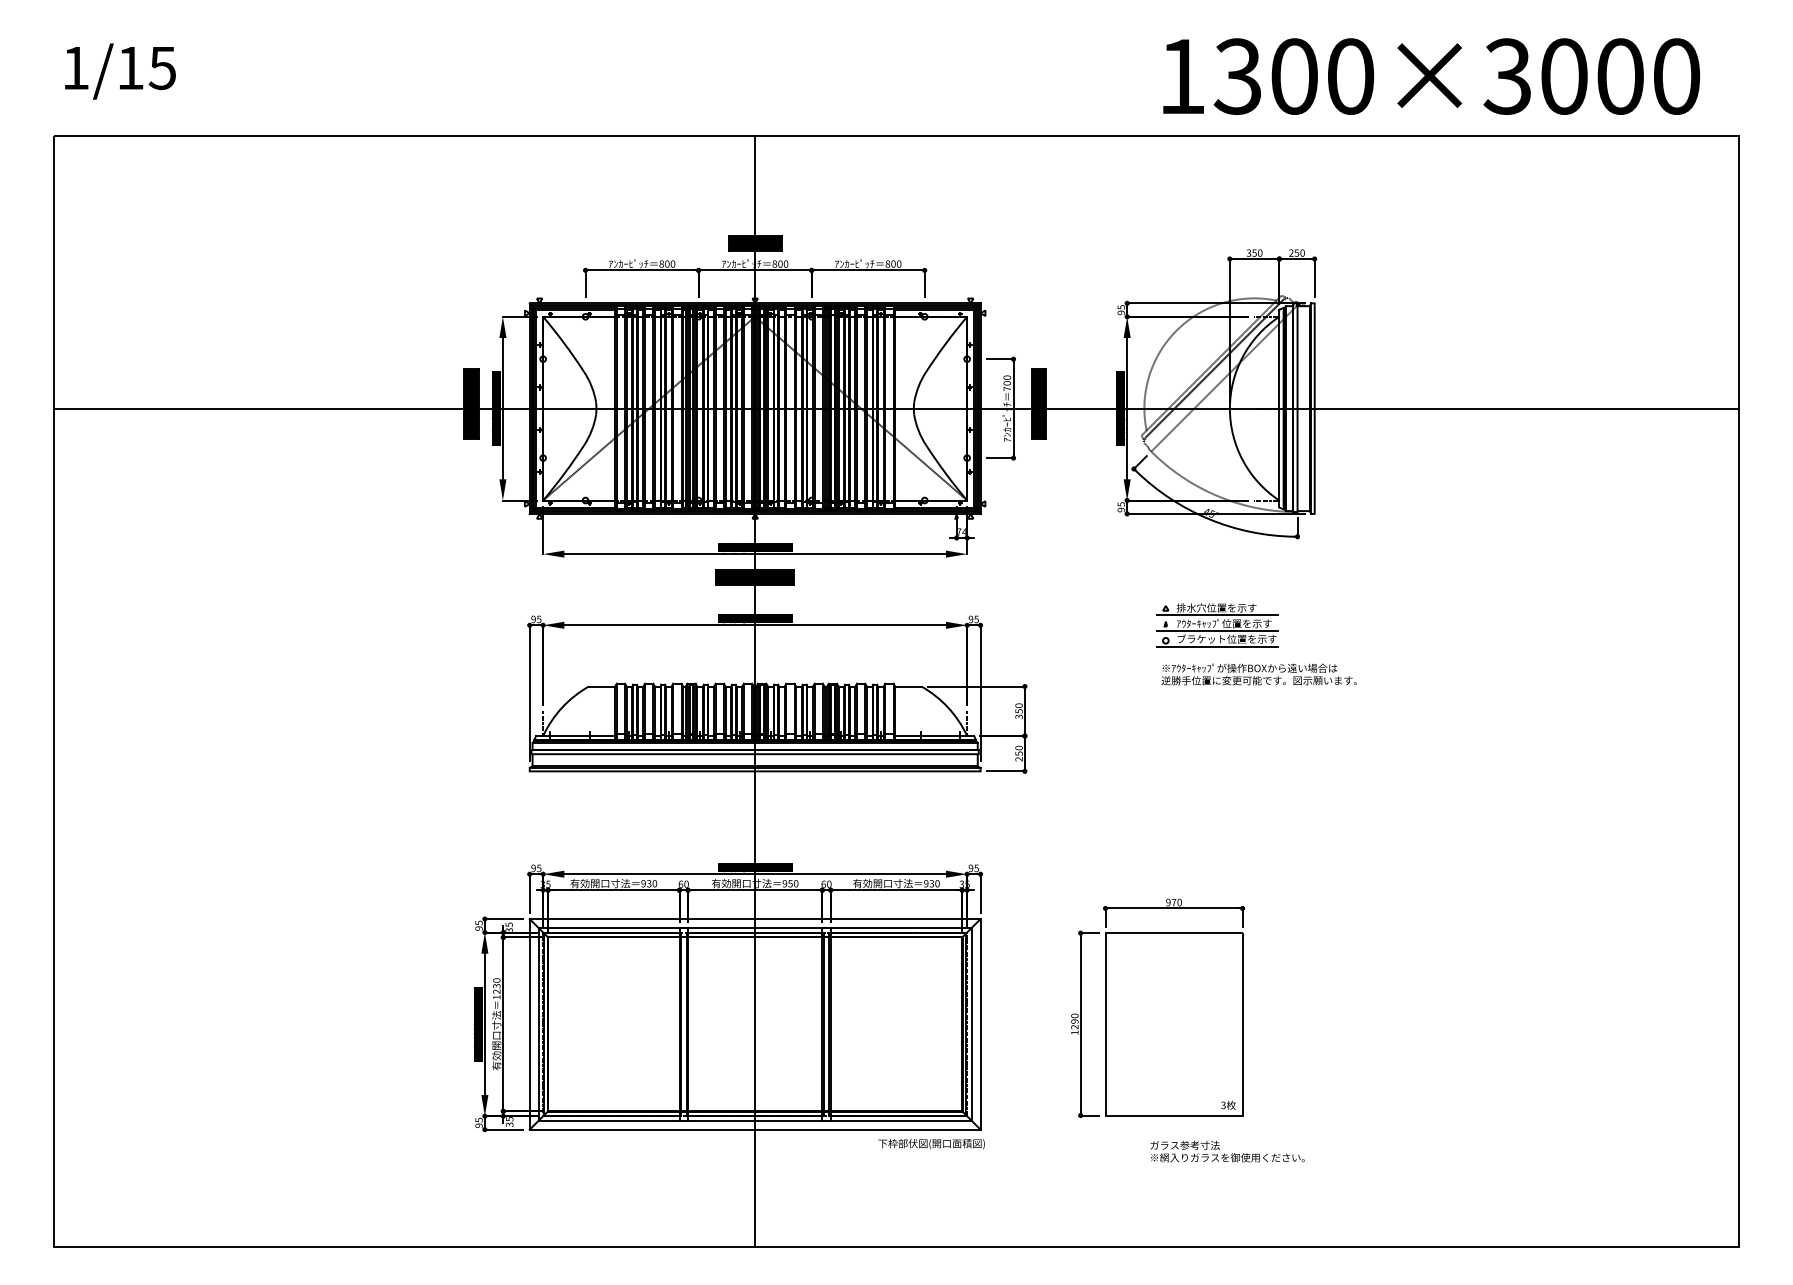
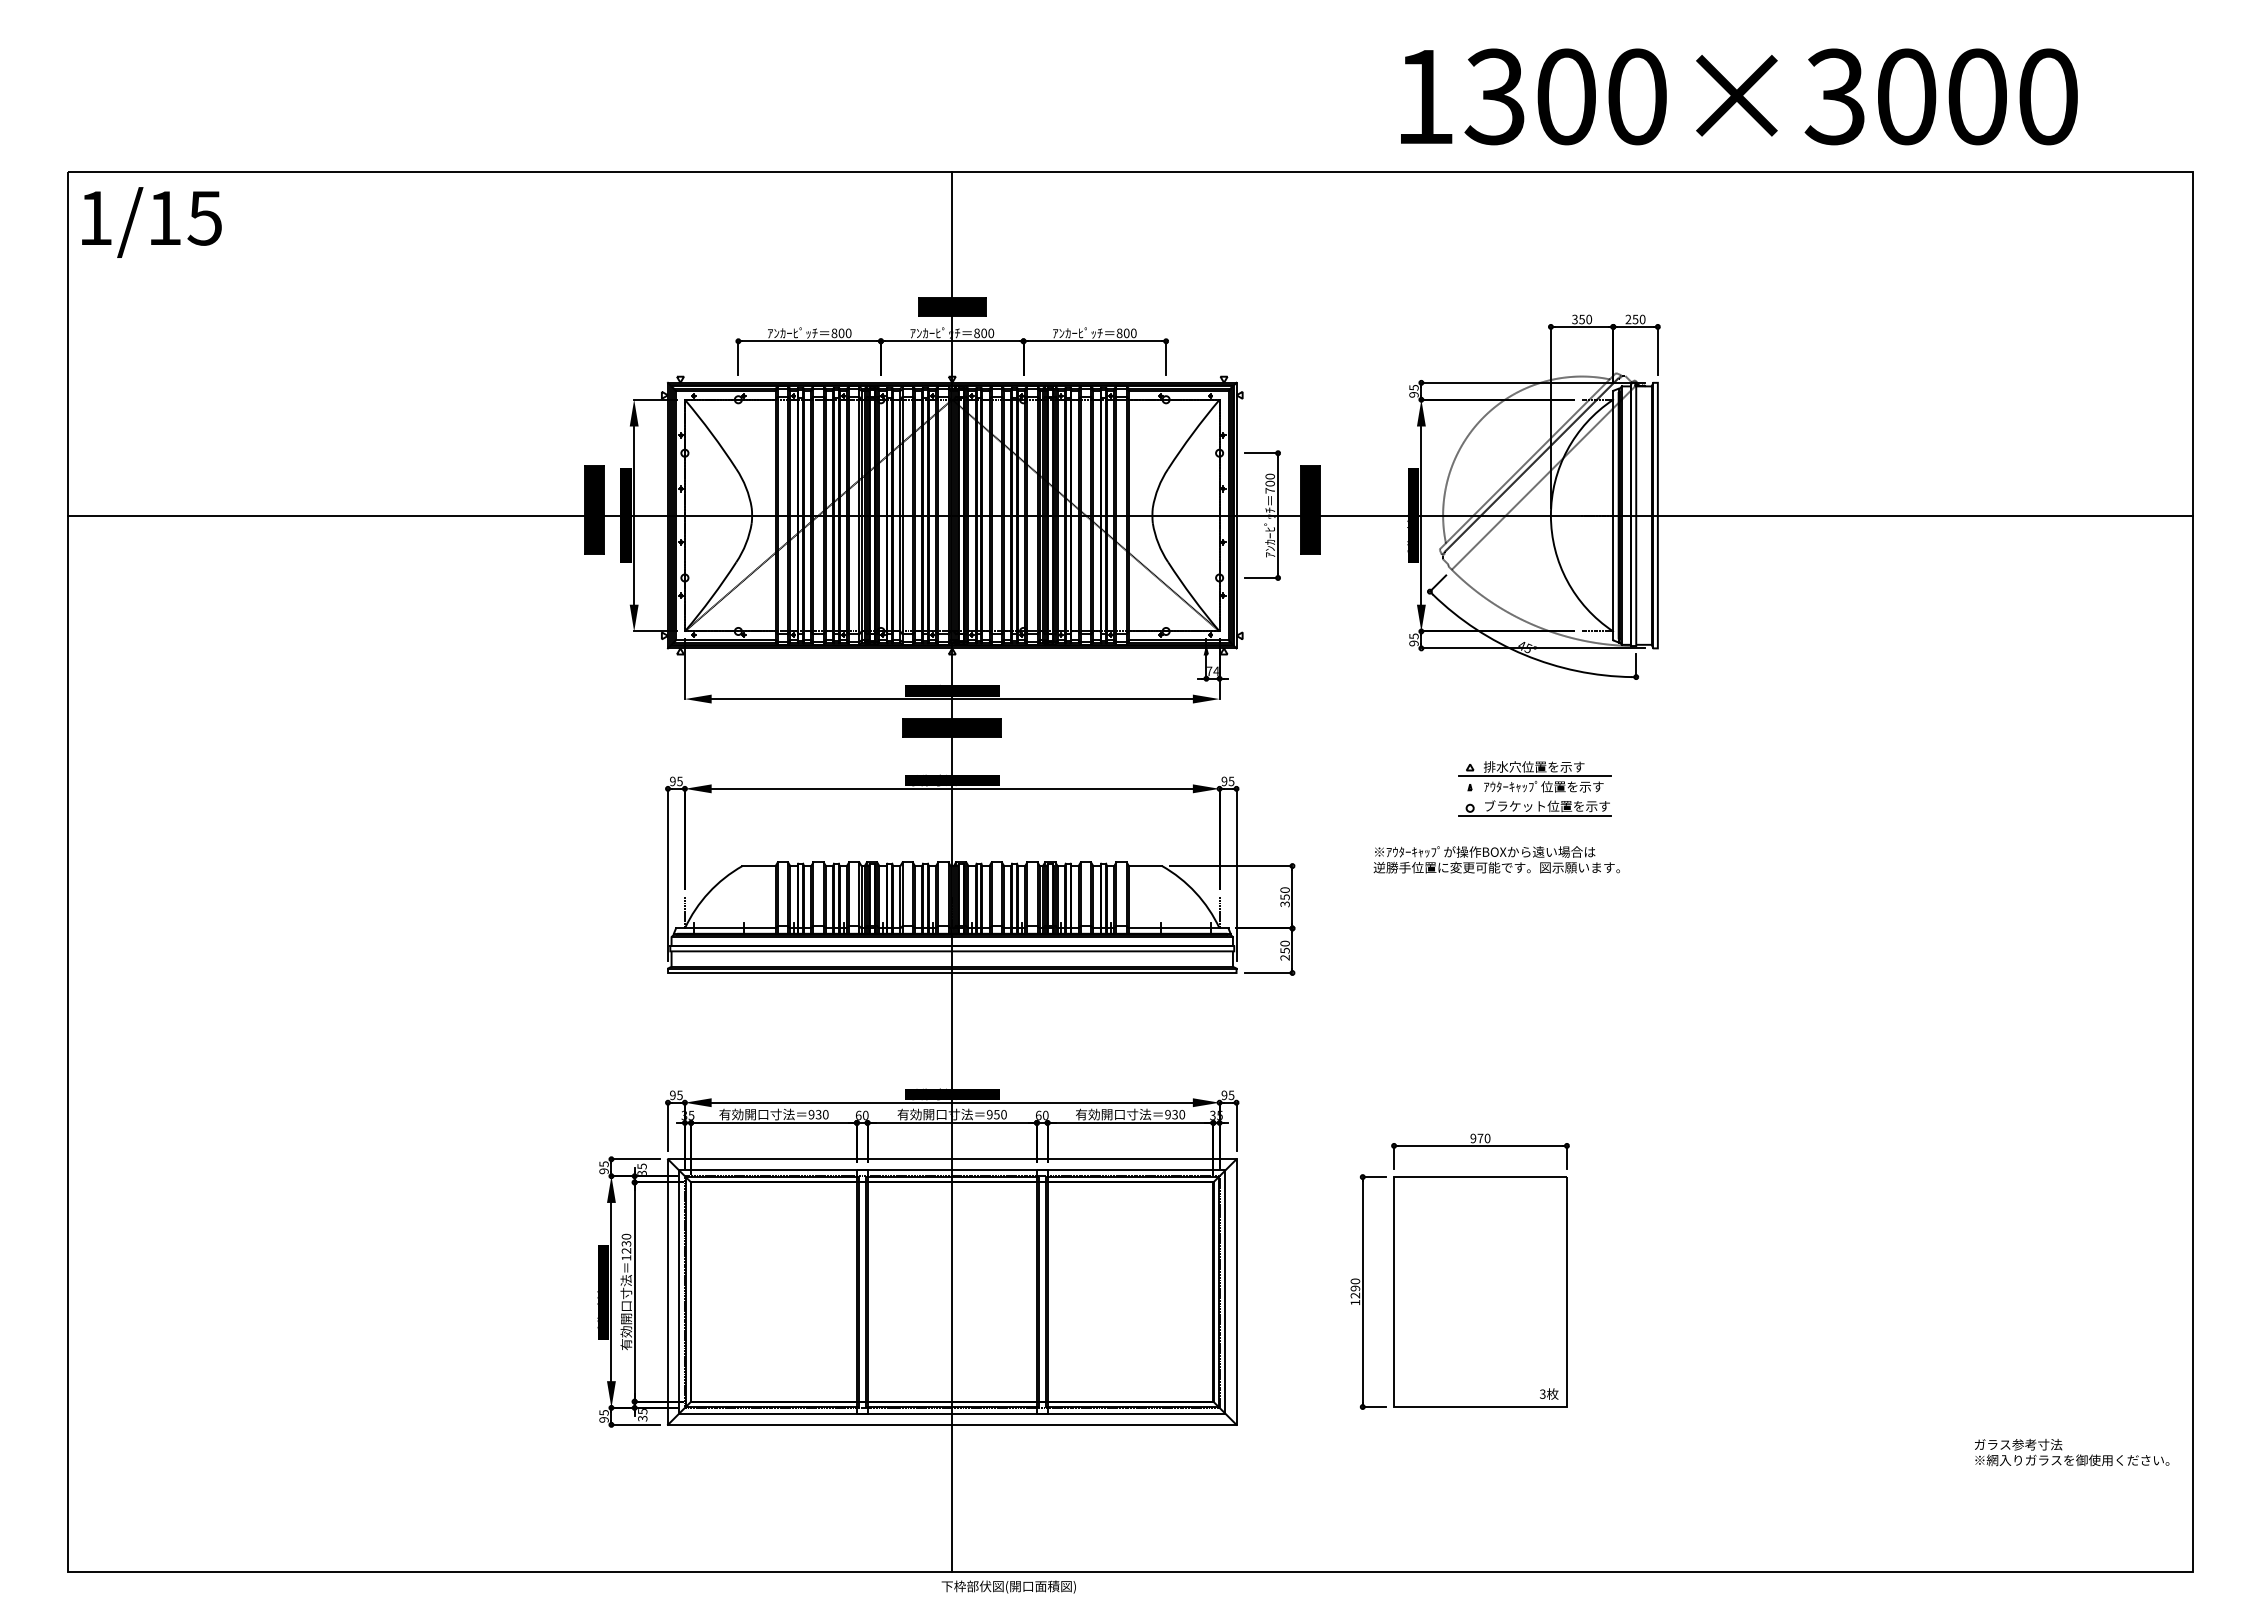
text: (120, 71) -> (151, 222), moved
text: (1431, 76) -> (1739, 96), moved
line: (1216, 631) -> (1534, 796), removed
text: (1258, 674) -> (1496, 859), moved
text: (931, 1143) -> (1008, 1586), moved
text: (1227, 1151) -> (2072, 1452), moved

